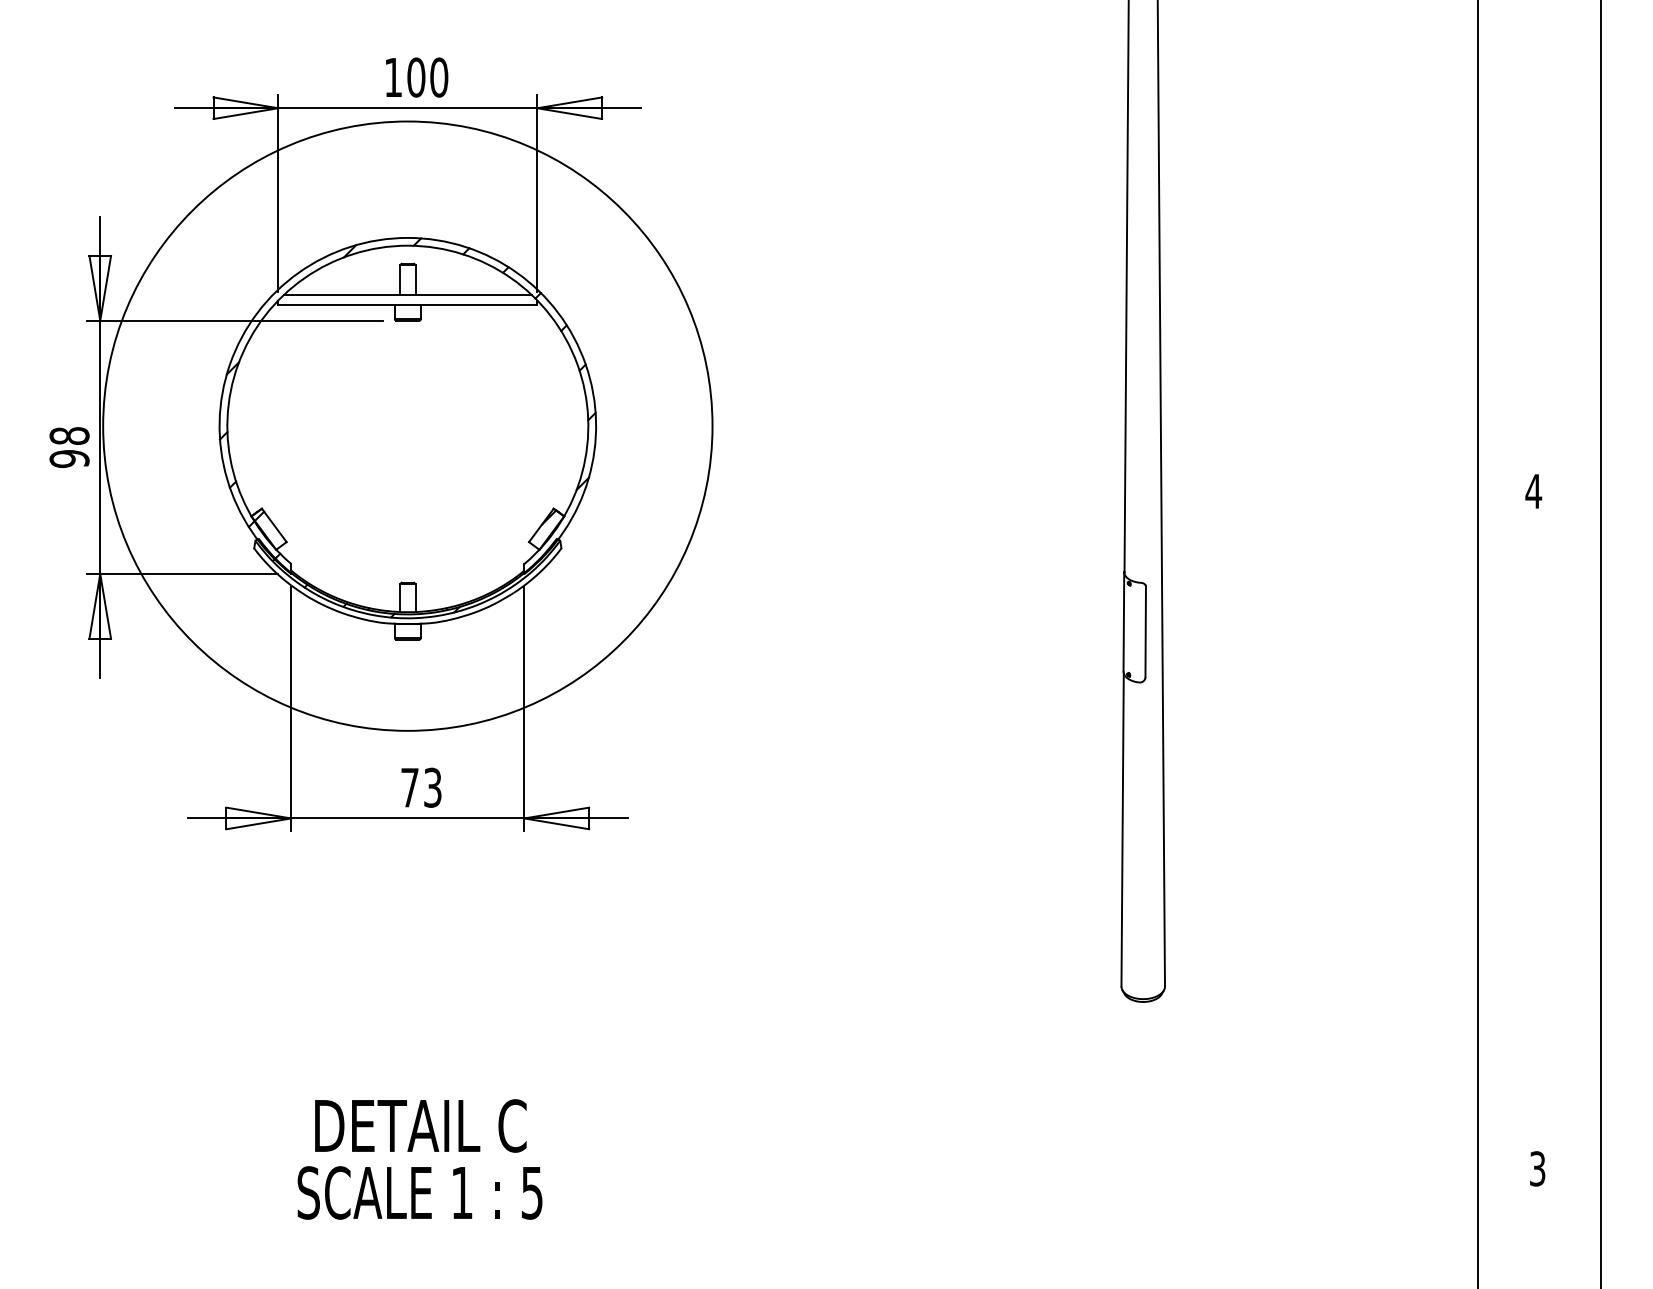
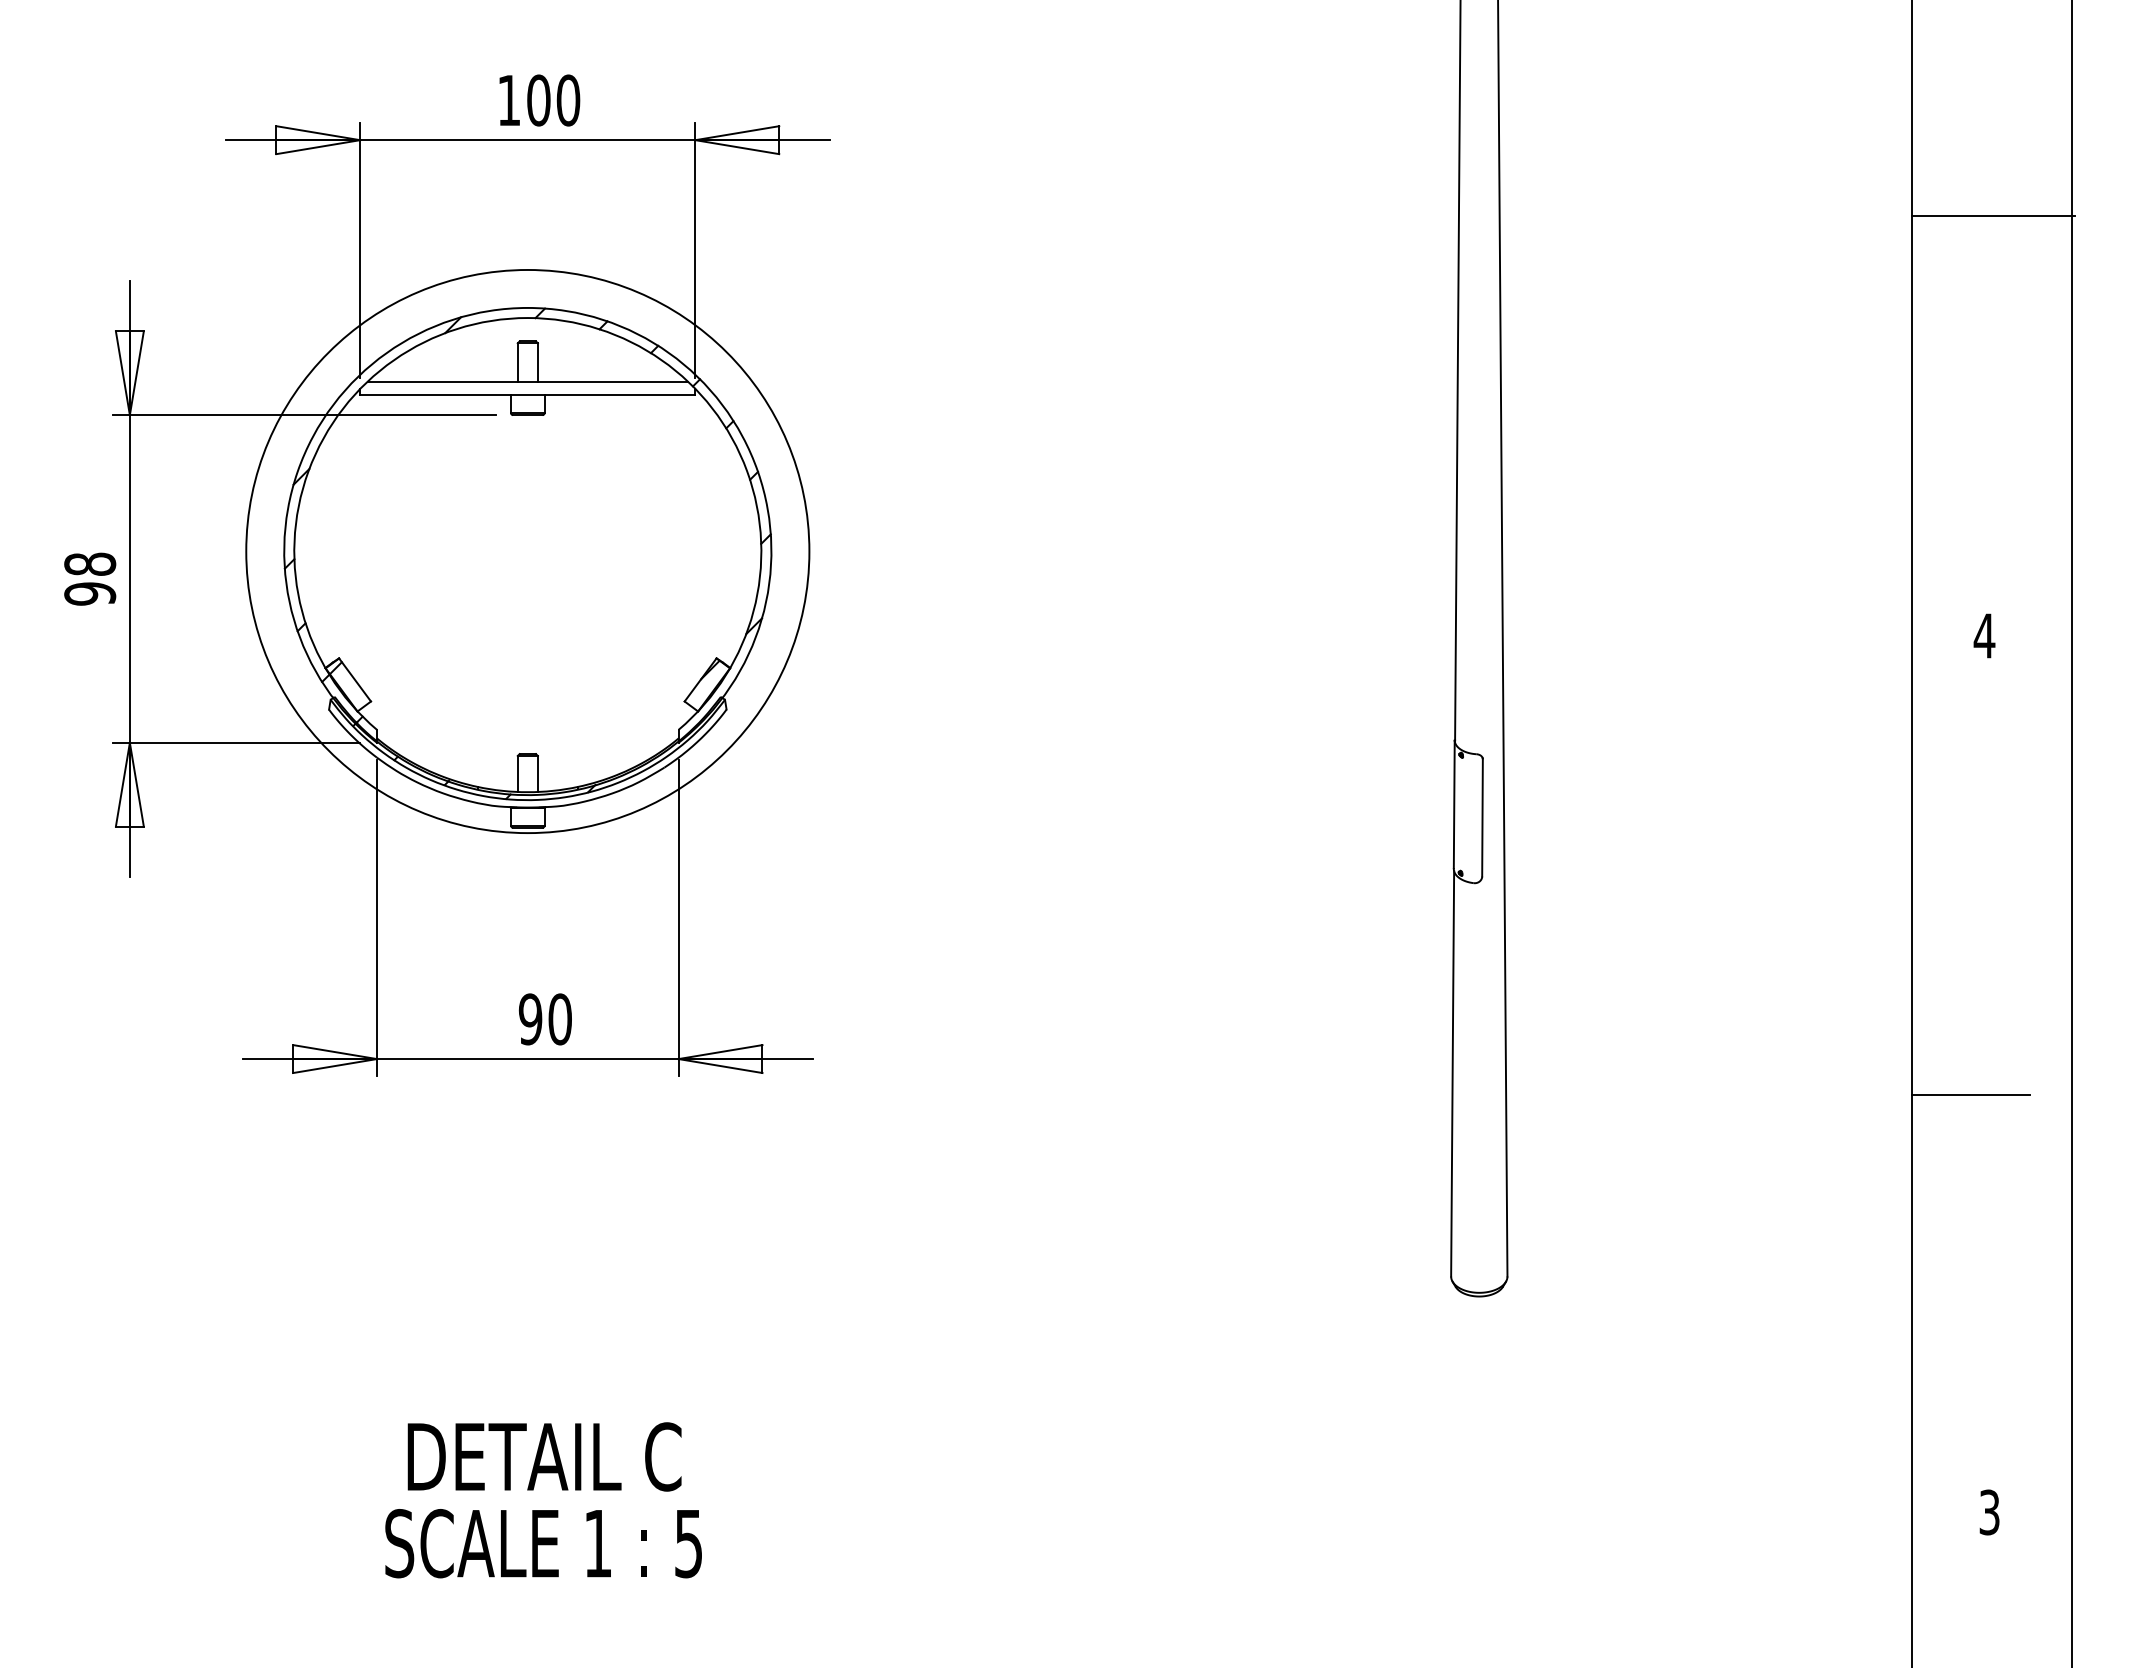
line: (1540, 167) -> (1993, 216), added
circle: (407, 426) -> (527, 551), size x0.71
text: (420, 787) -> (544, 1019), 73 -> 90
line: (1522, 845) -> (1970, 1094), added

